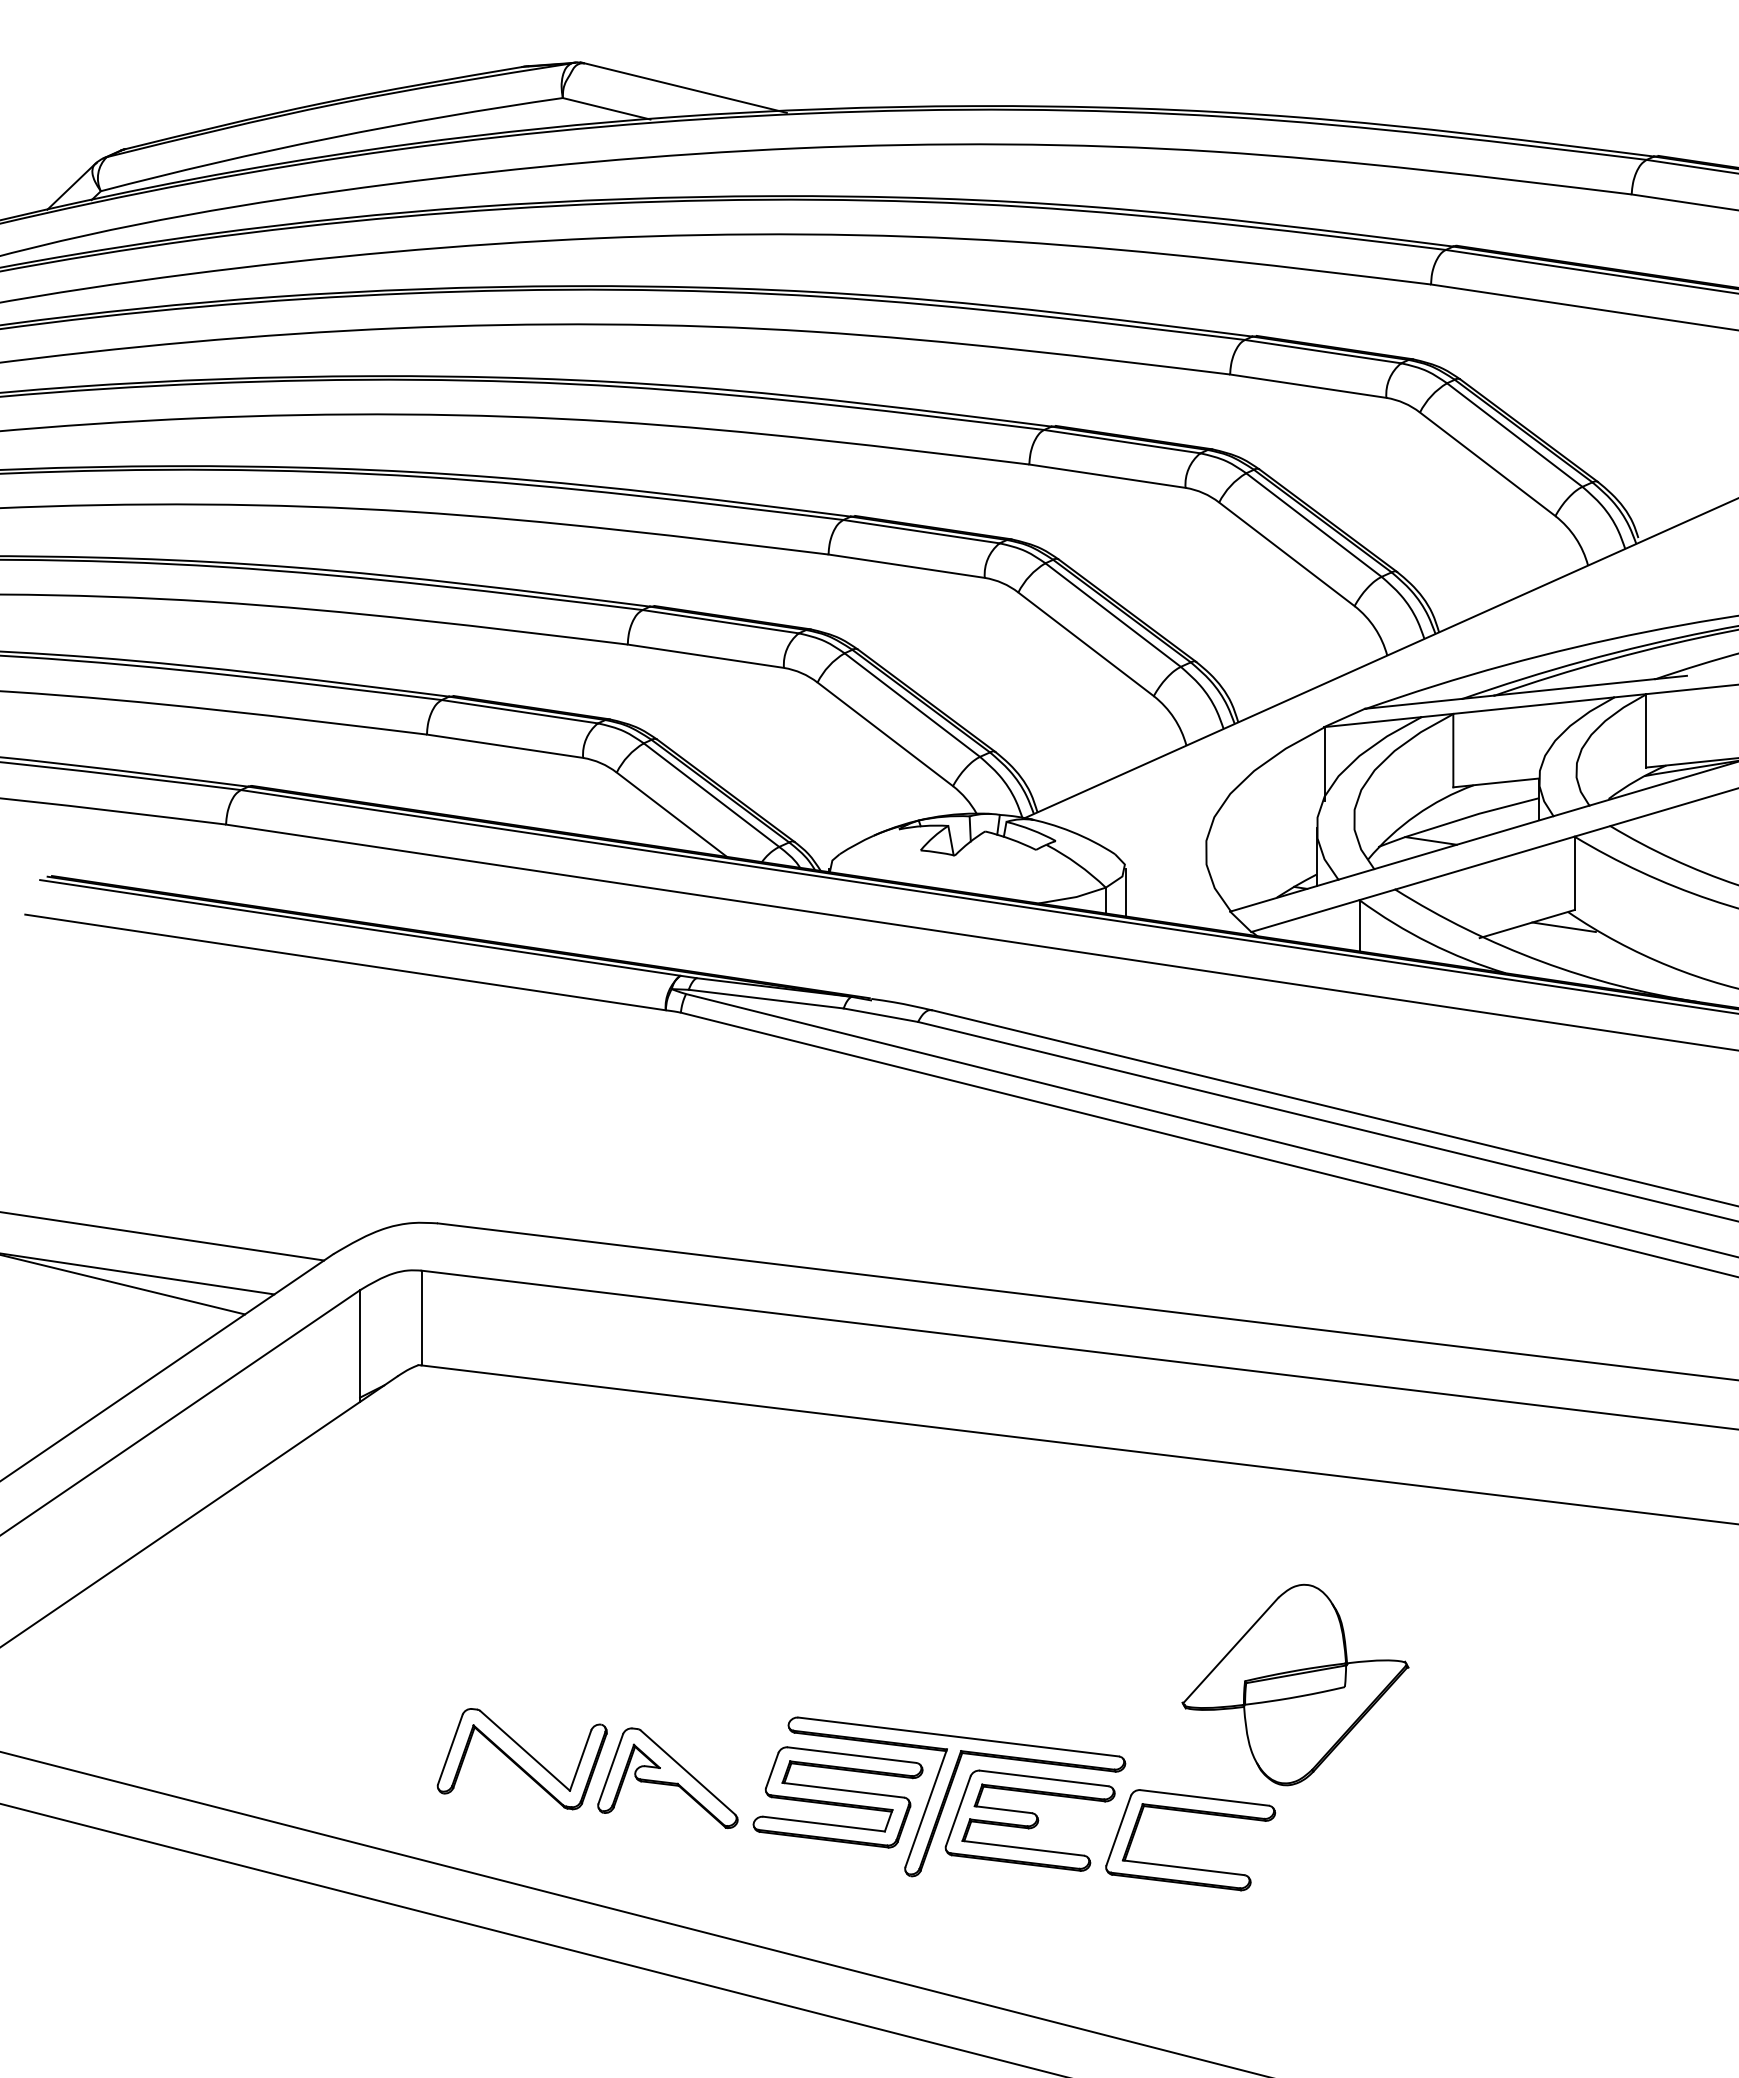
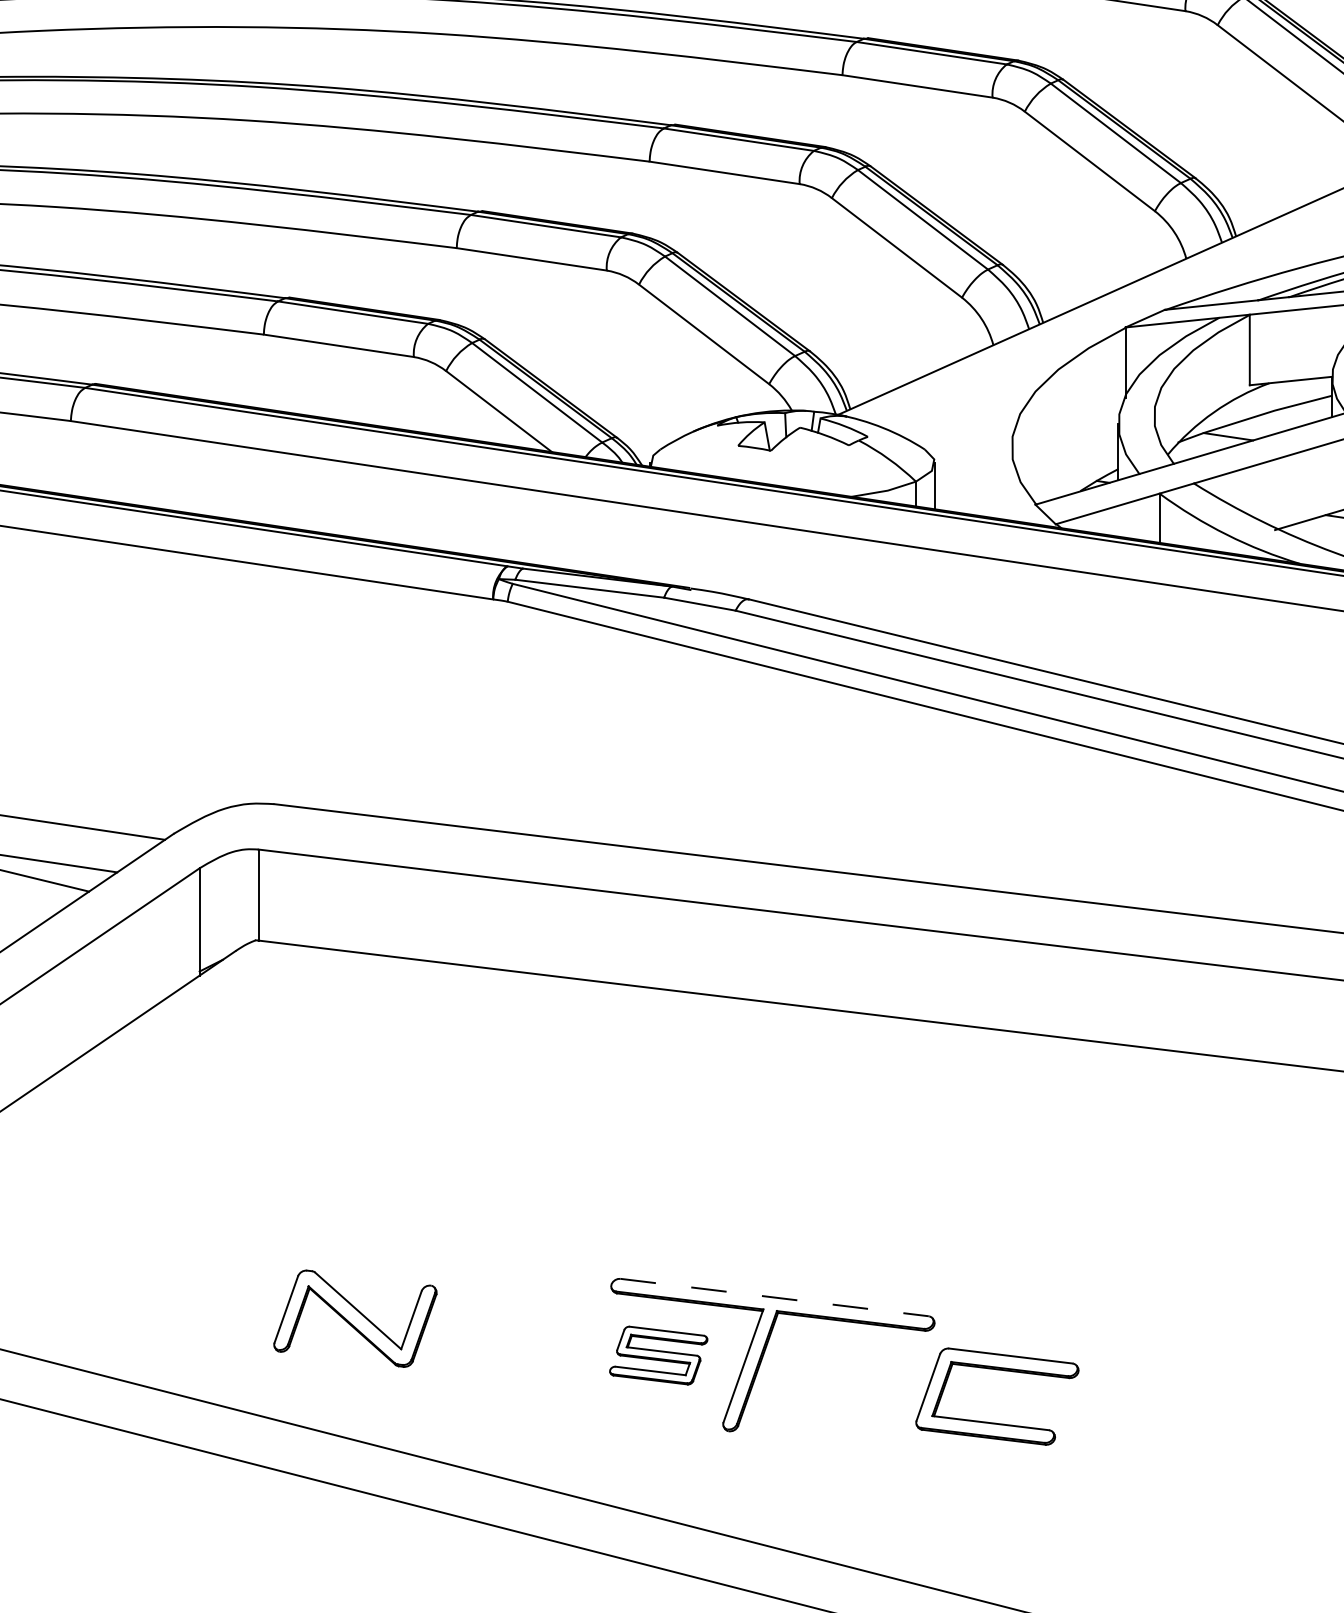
part: (1295, 1684) -> (1098, 1247), removed
line: (958, 1737) -> (774, 1298), solid -> dashed
part: (667, 1777) -> (494, 1336), removed
part: (837, 1797) -> (658, 1355), size x0.6
part: (1029, 1820) -> (842, 1377), removed

